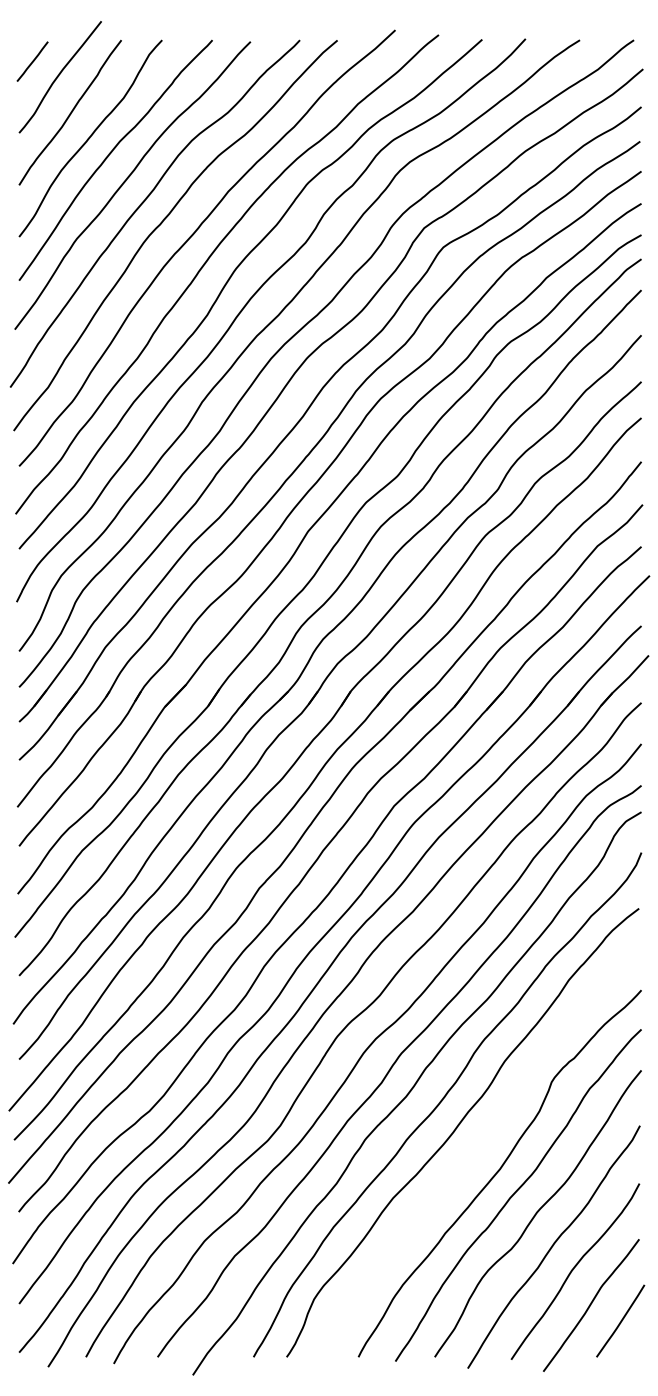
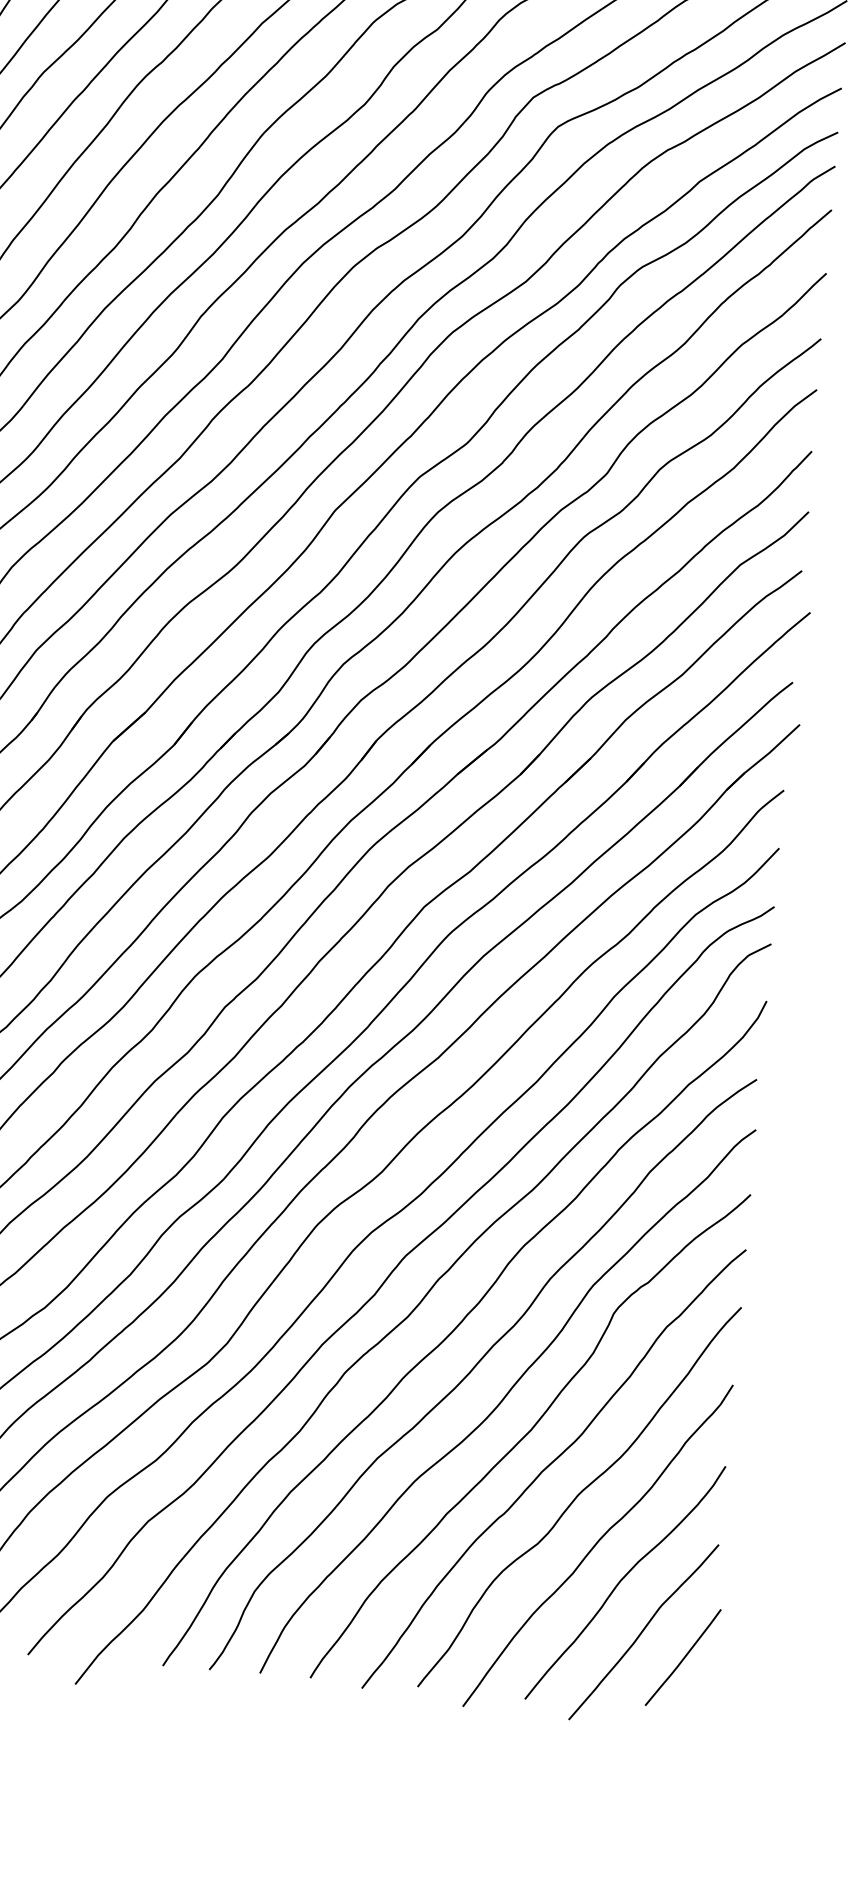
curve: (480, 1148) -> (506, 1398), added

